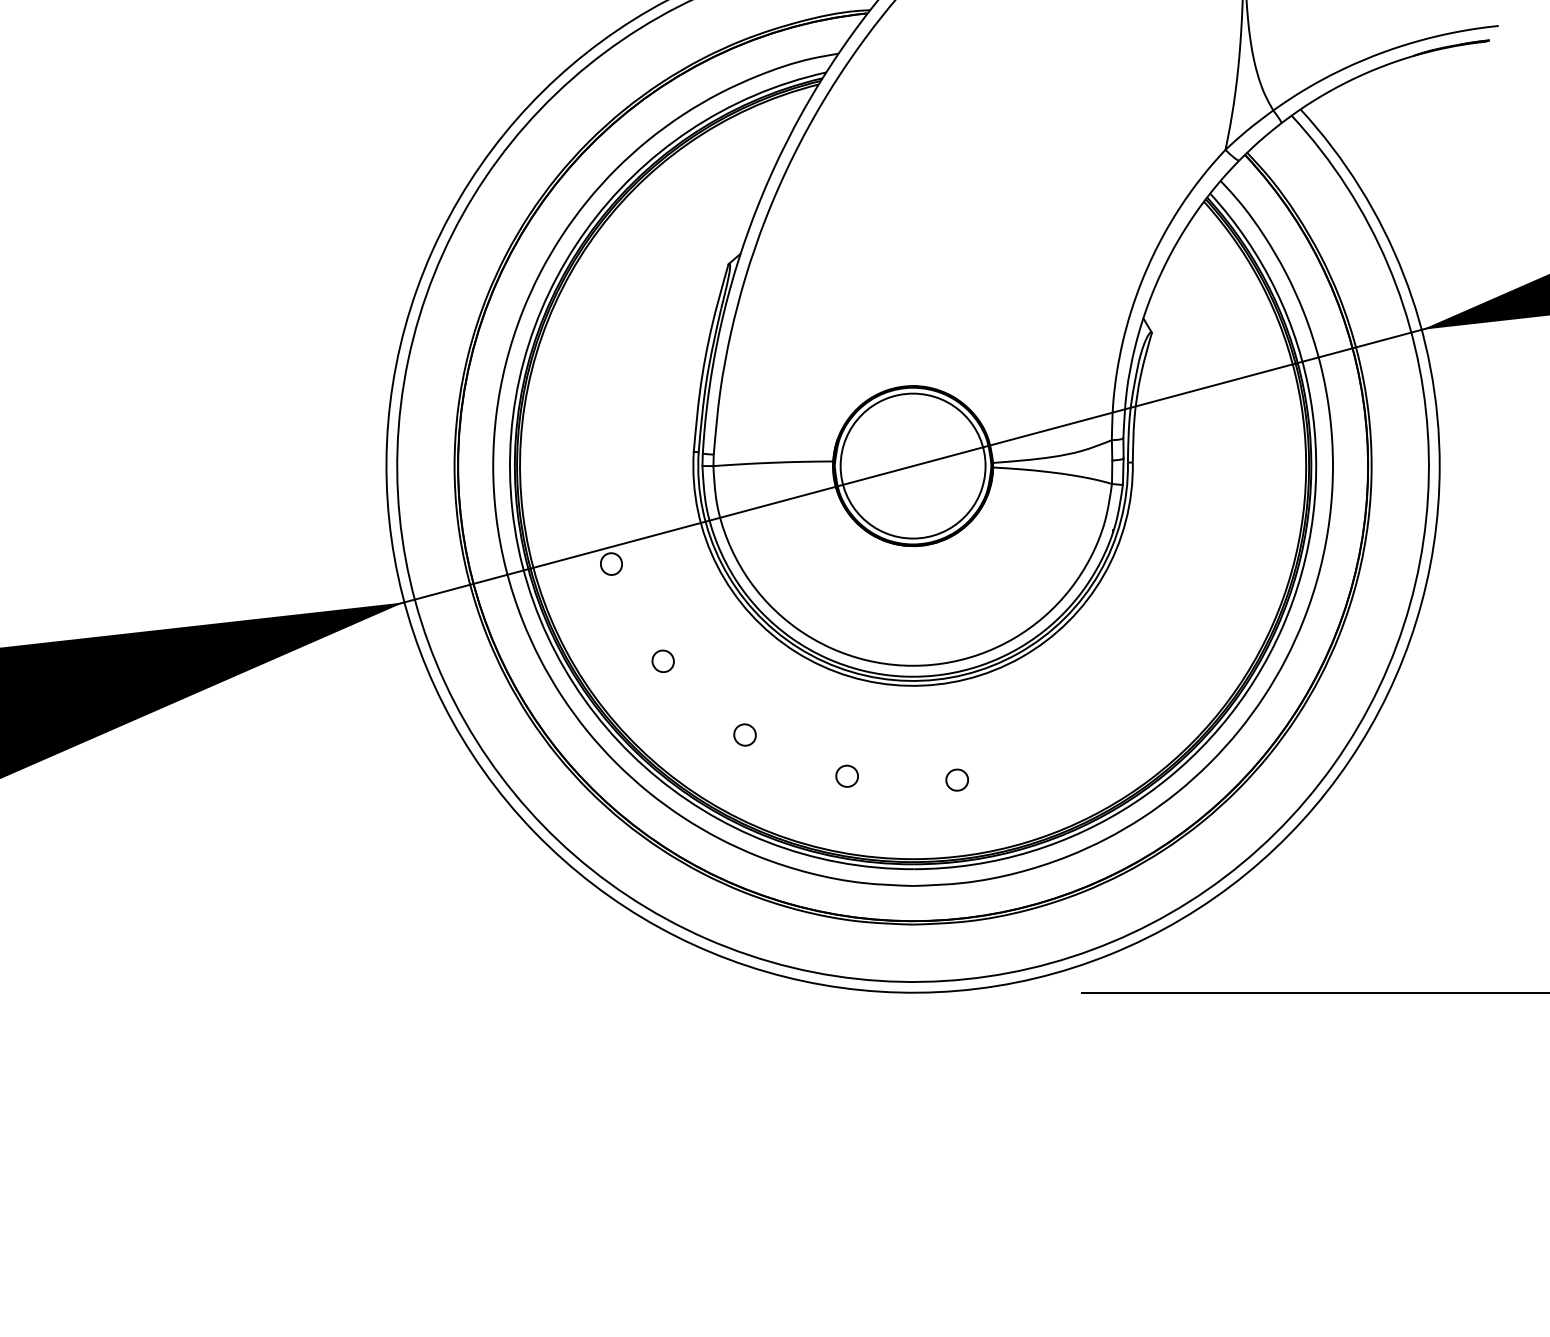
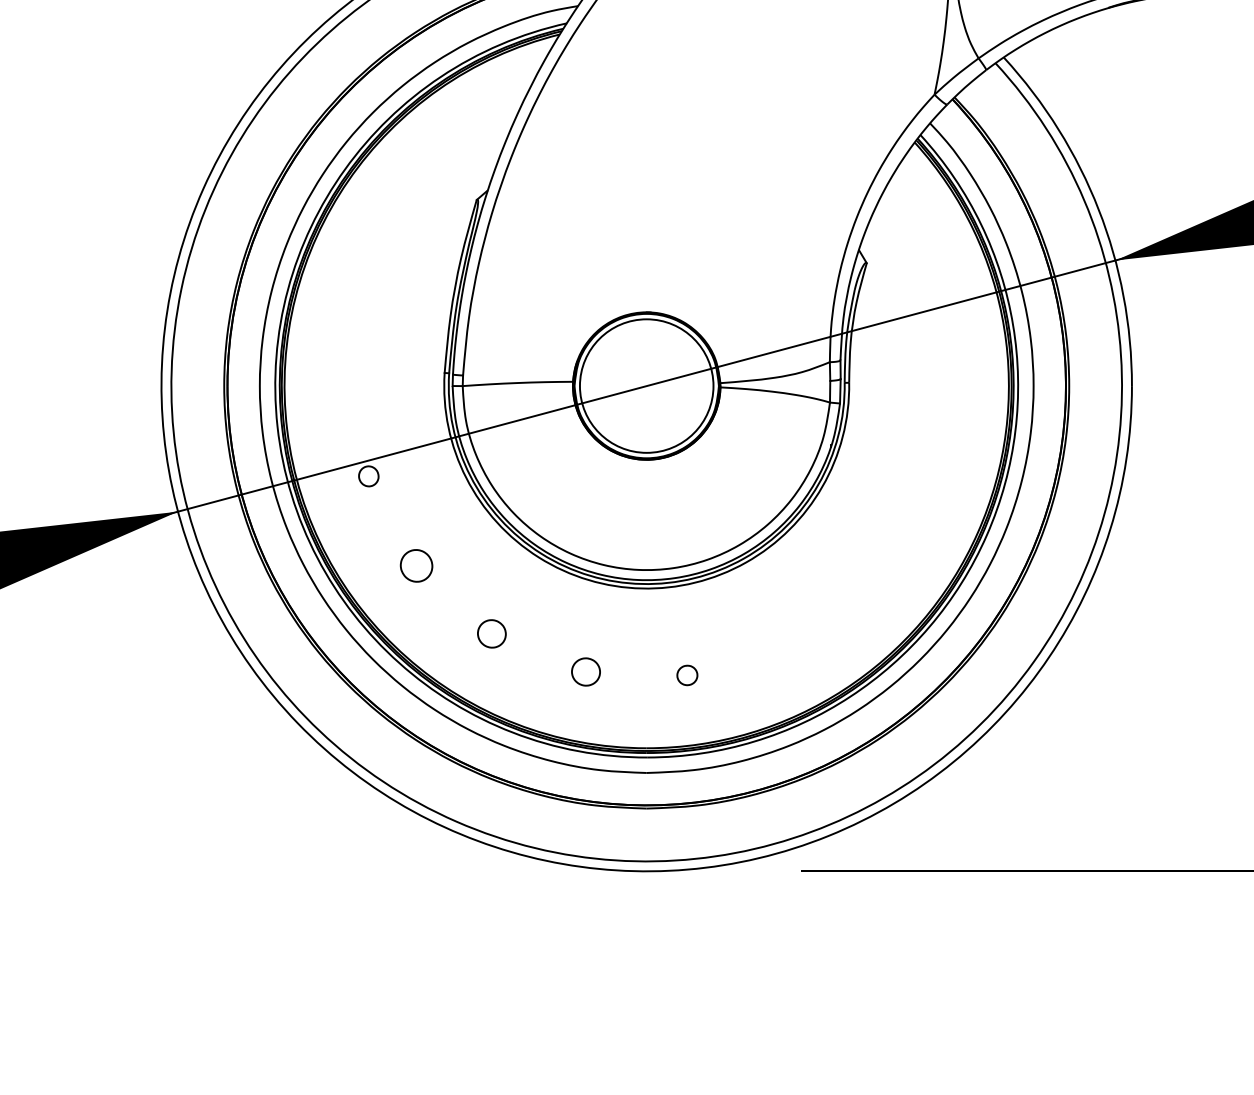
part: (662, 661) -> (415, 566), size x1.6
part: (744, 734) -> (491, 633), size x1.4
part: (846, 775) -> (585, 671), size x1.4

